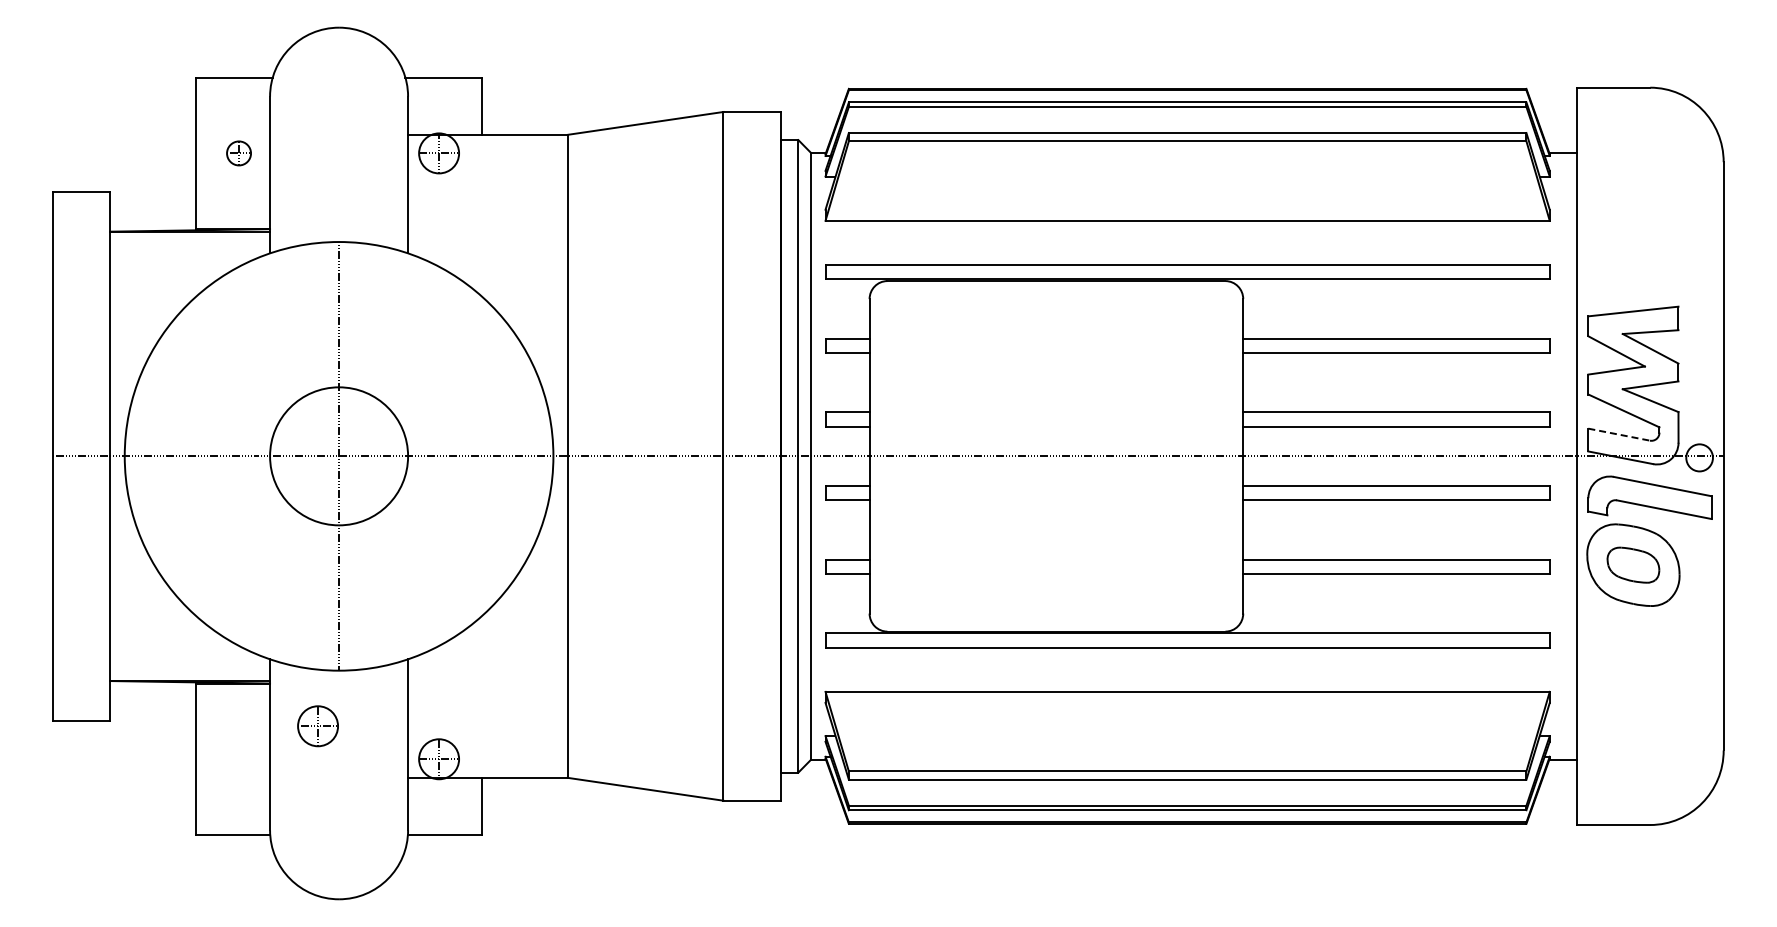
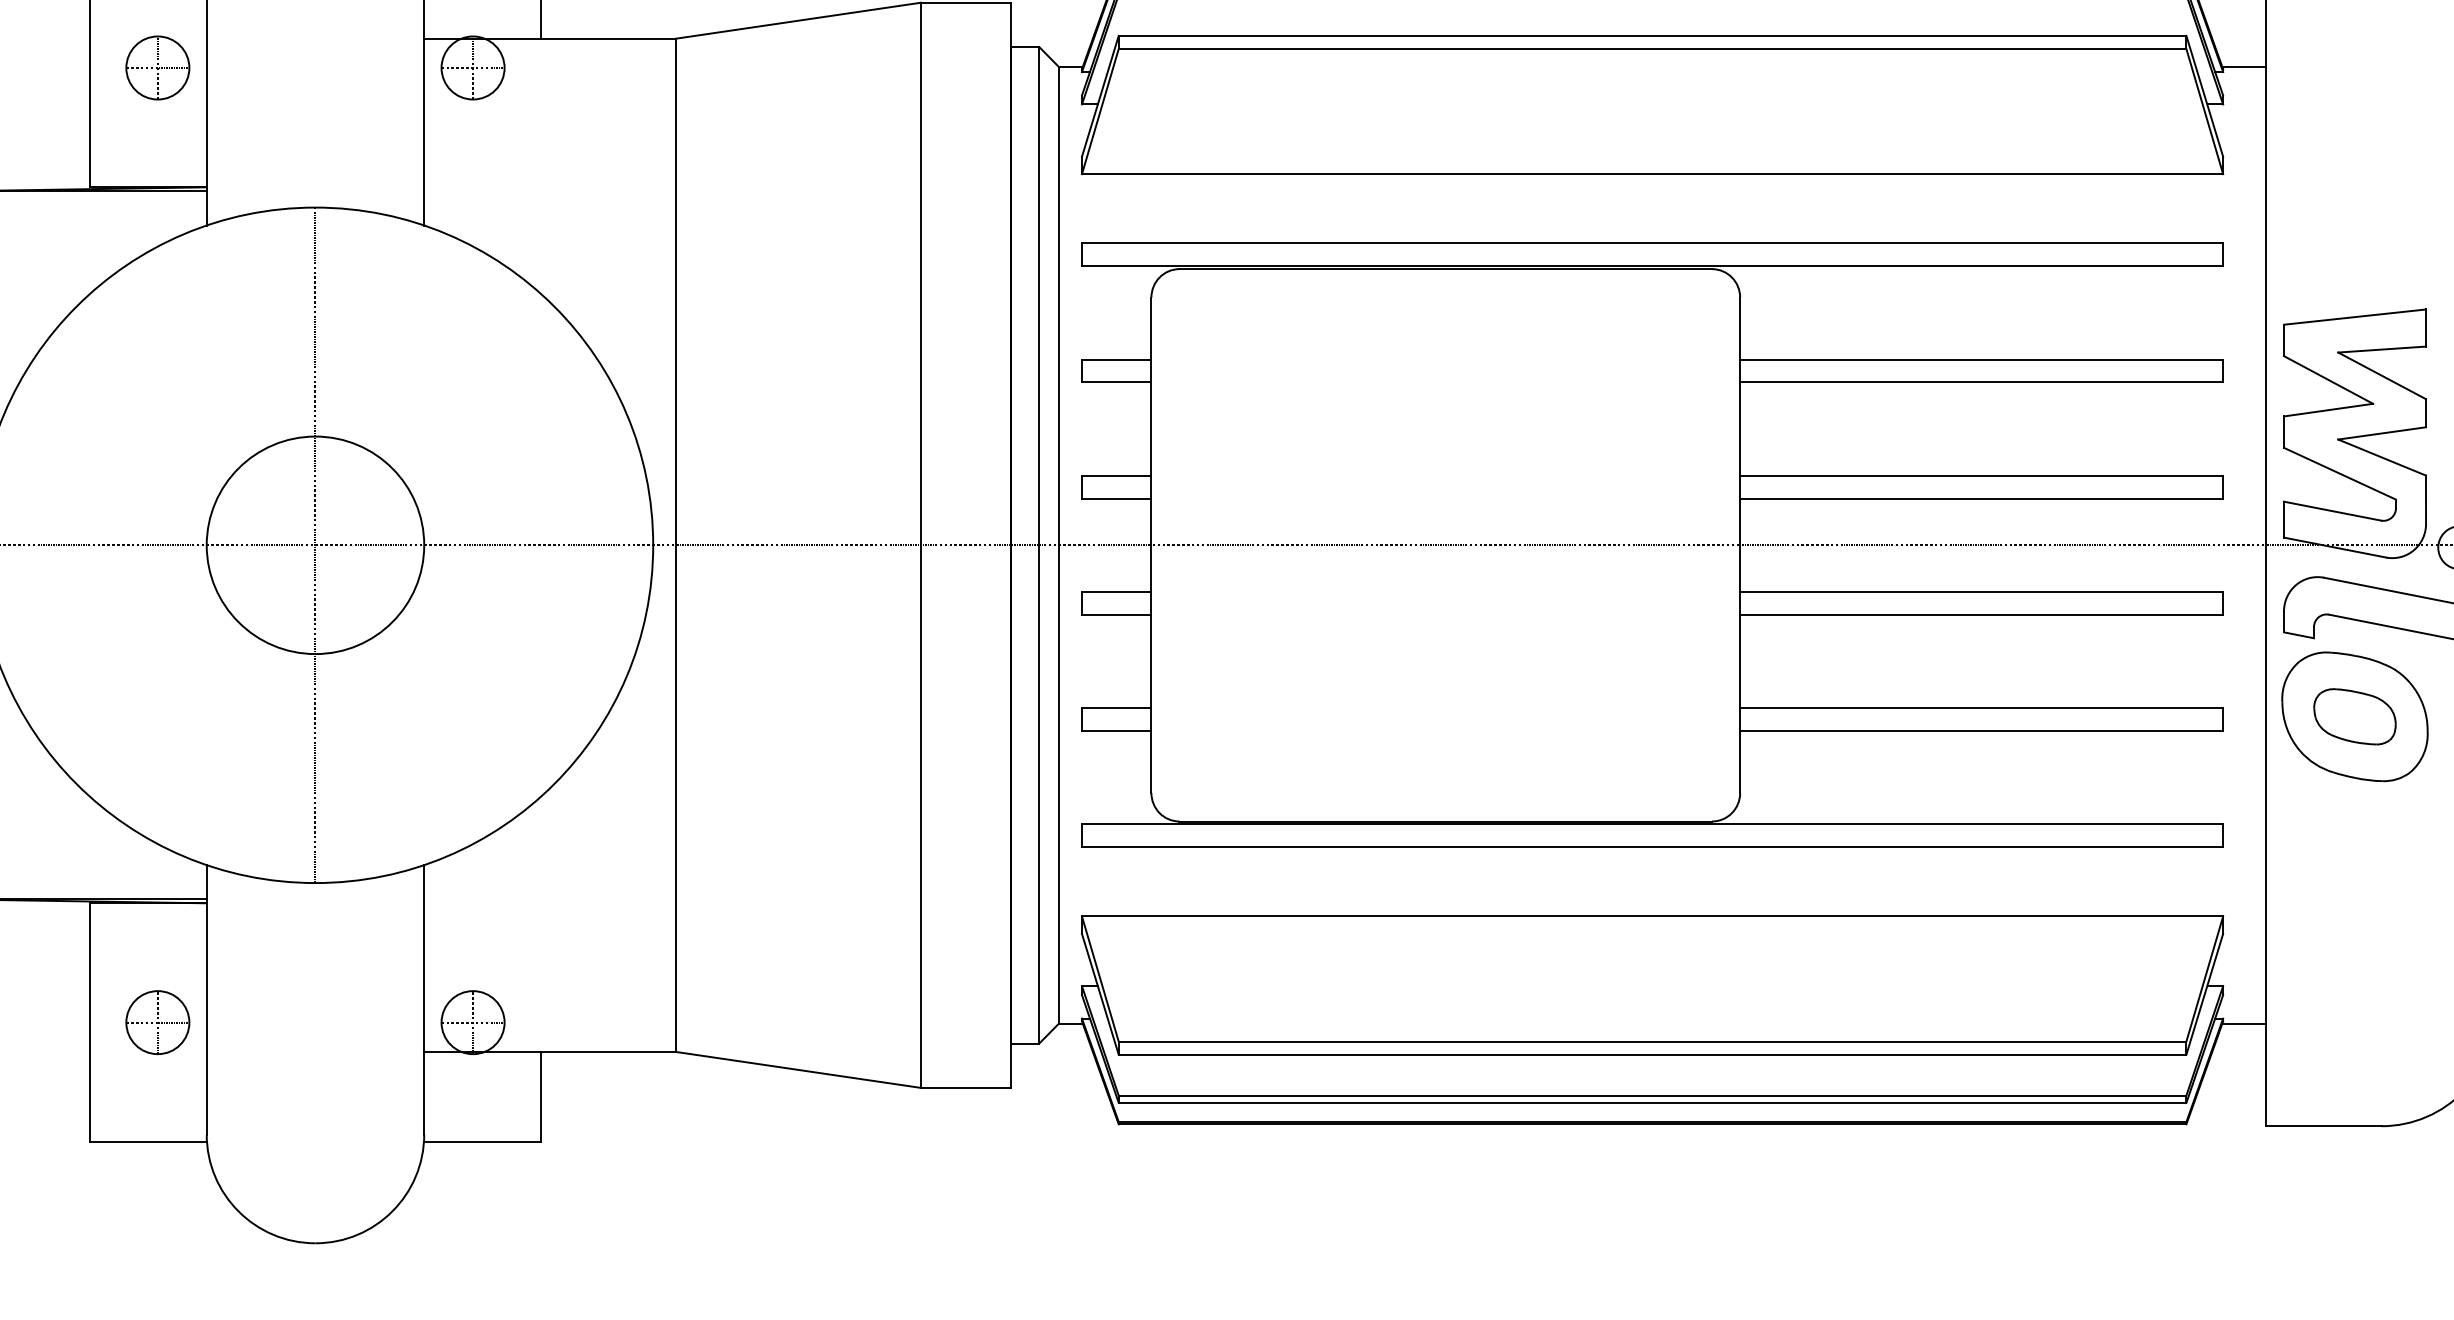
part: (238, 153) -> (156, 68), size x1.67
line: (1619, 434) -> (2333, 510), dashed -> solid
part: (317, 726) -> (156, 1022), moved

